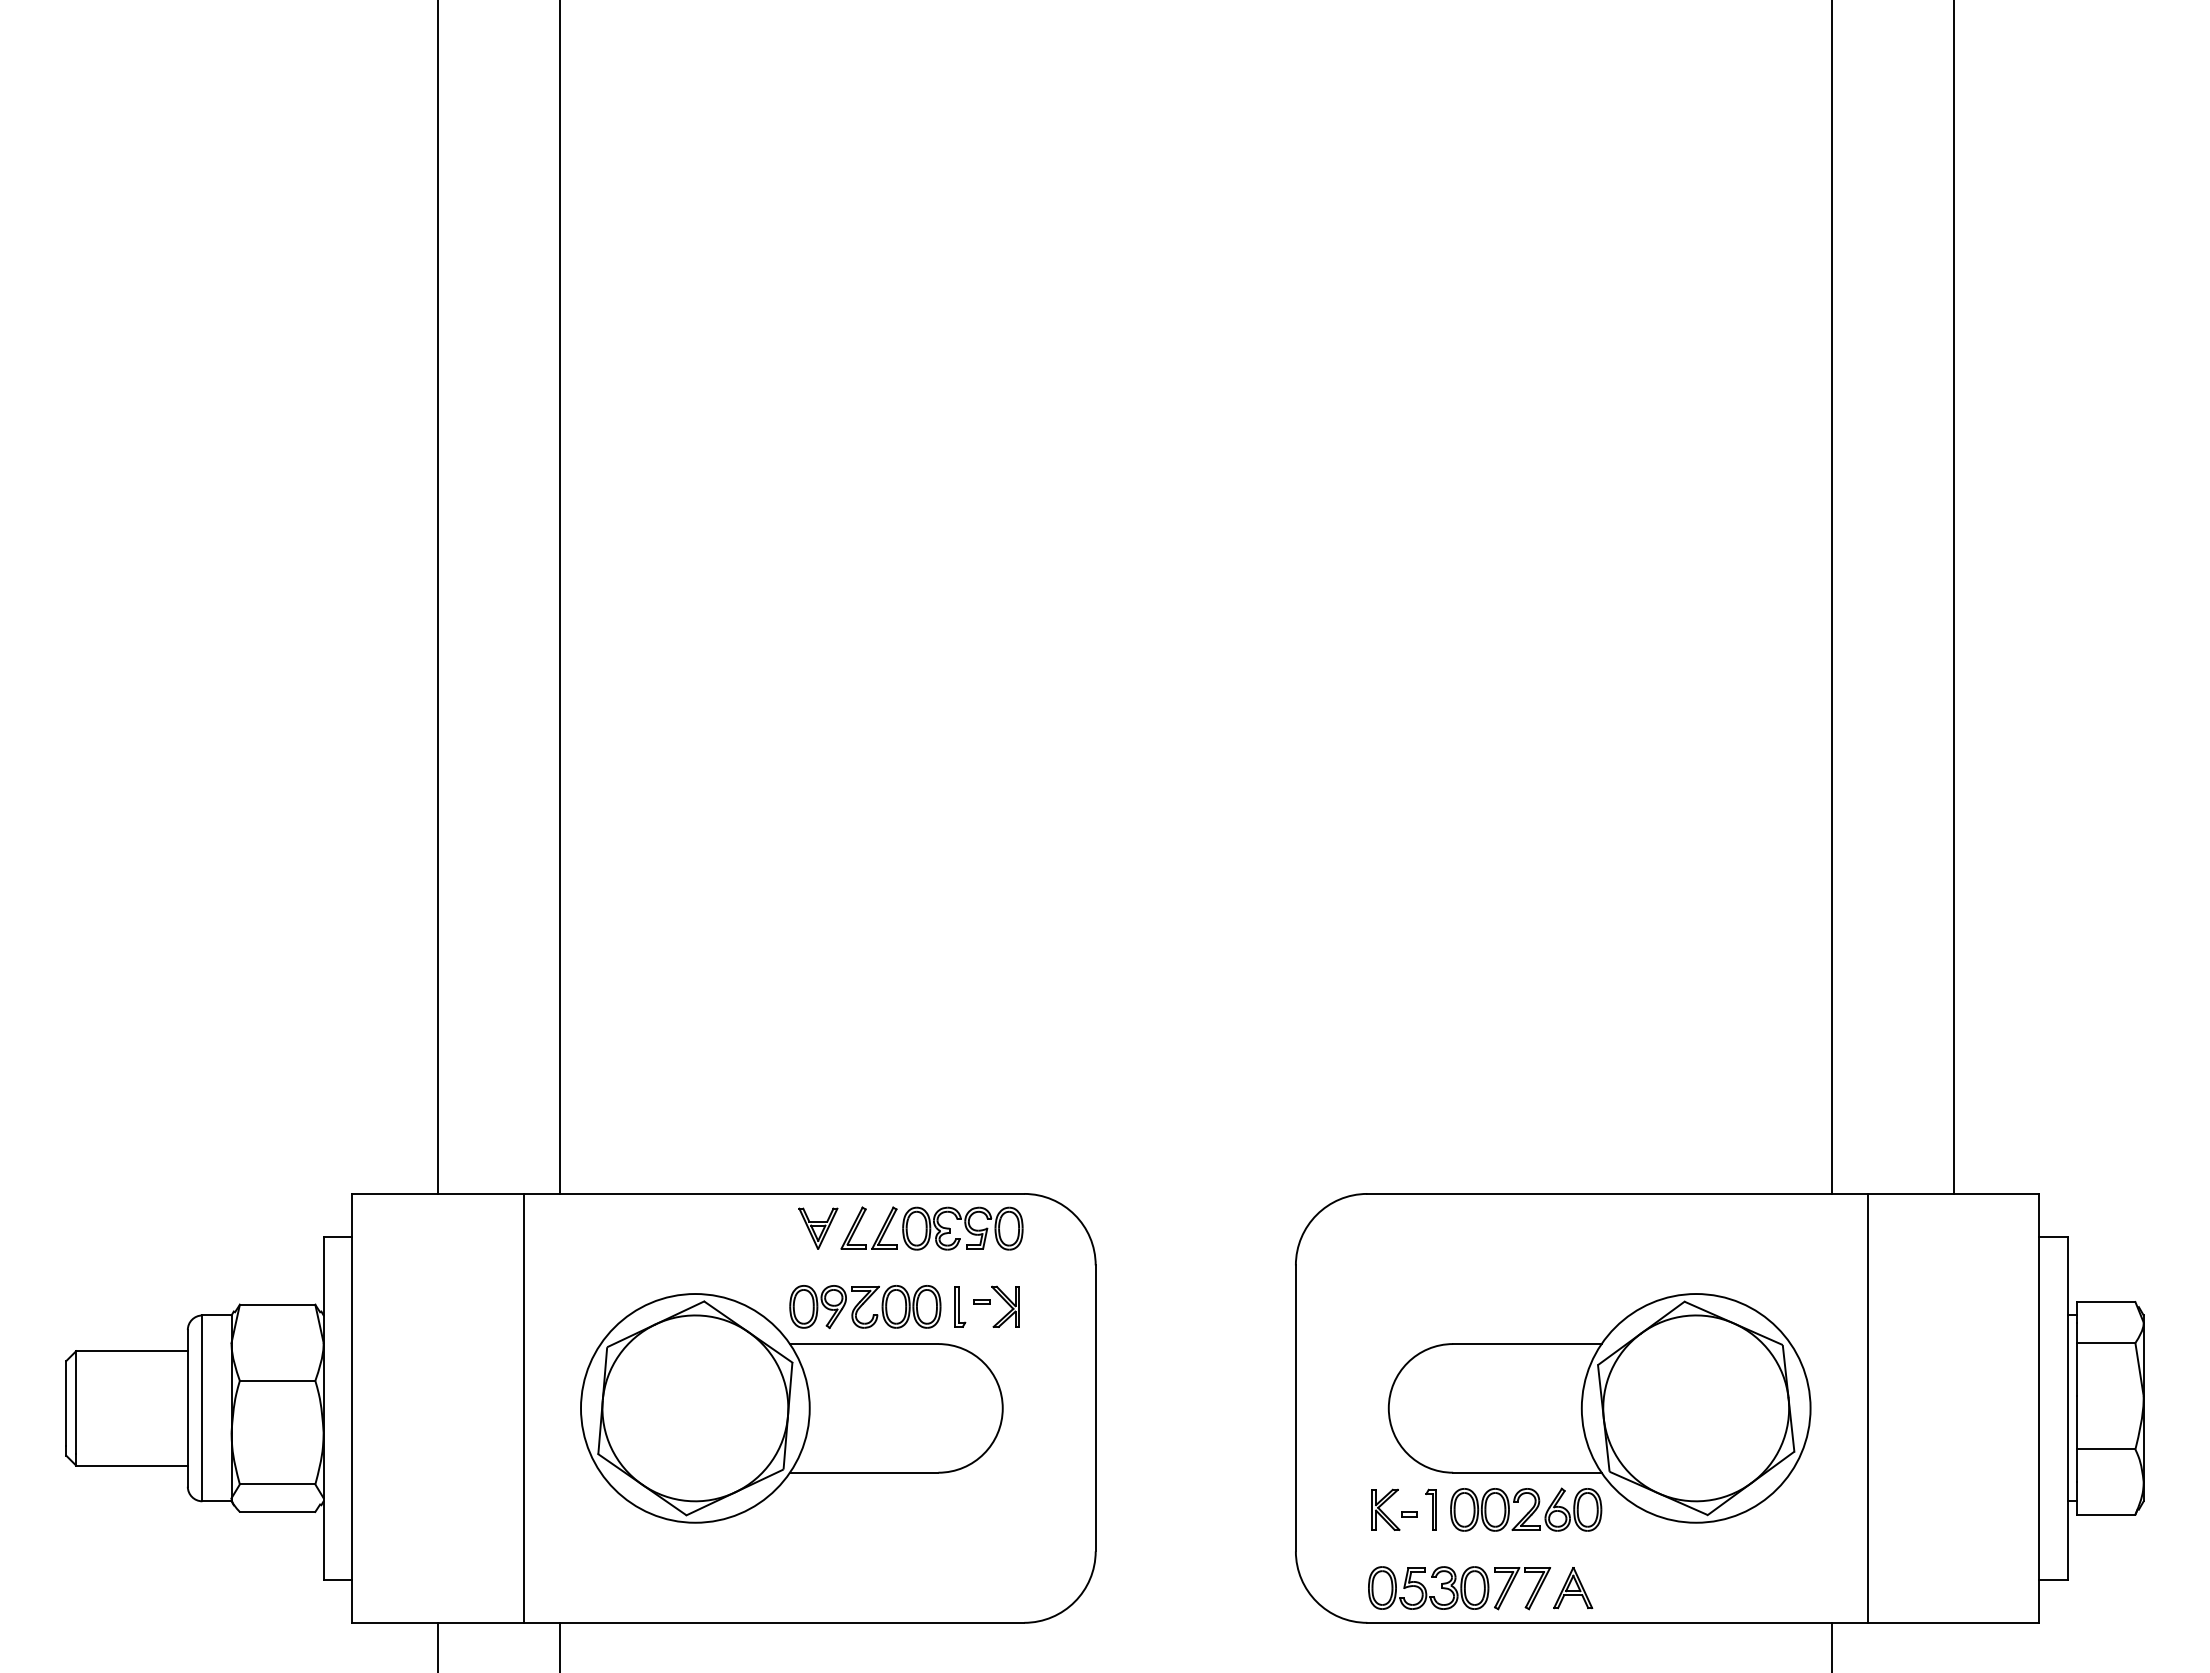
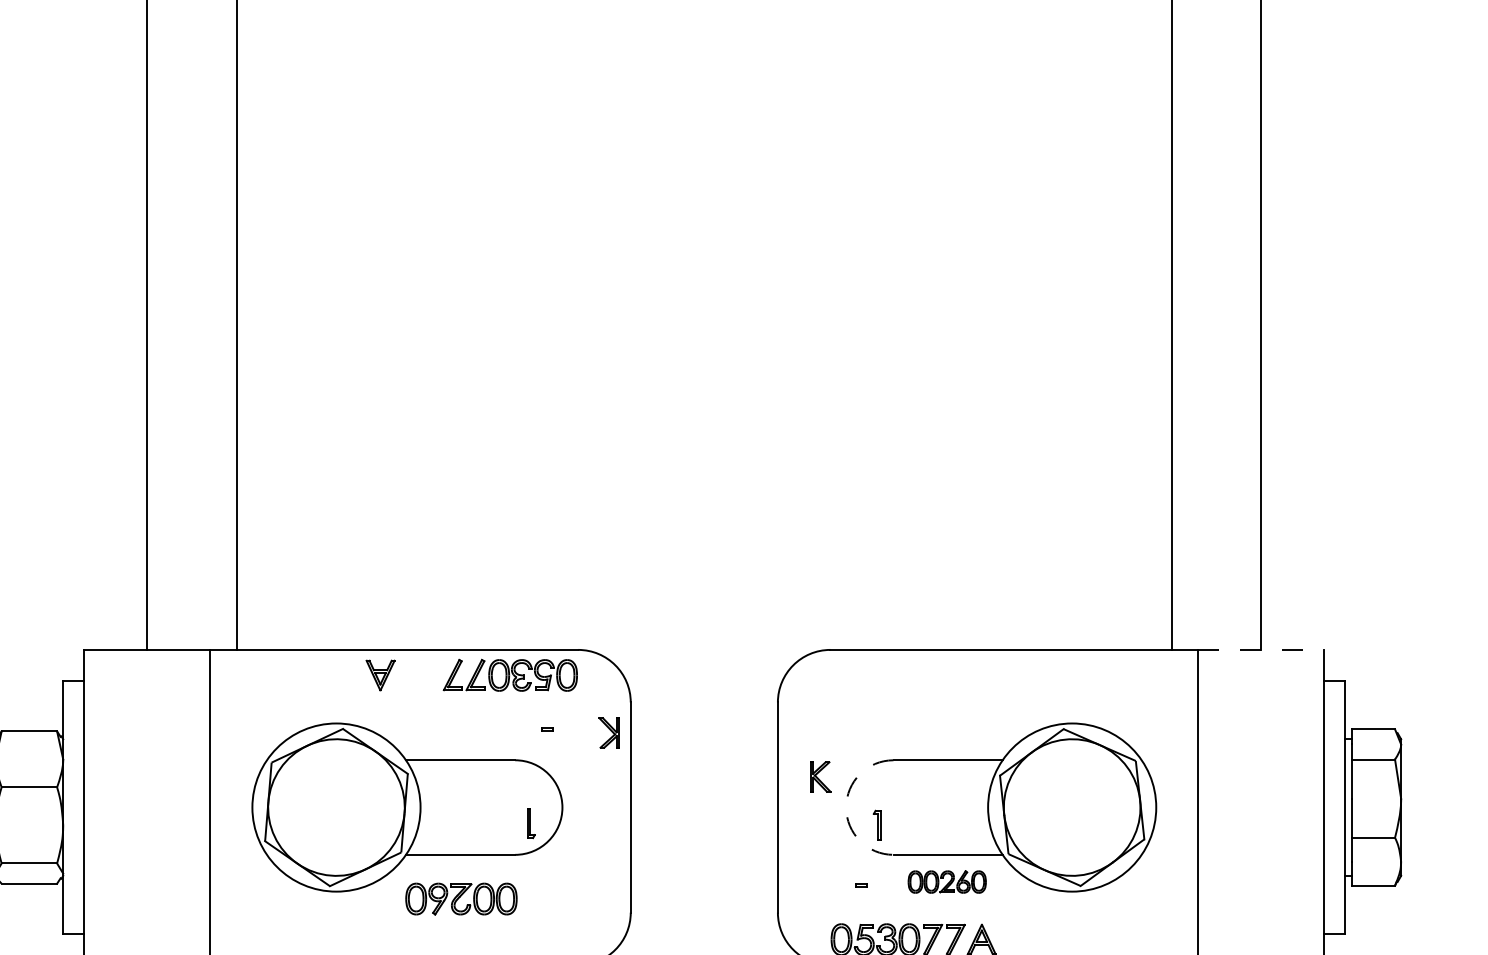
line: (1953, 1193) -> (1261, 649), solid -> dashed
part: (818, 1228) -> (380, 675), moved
part: (960, 1306) -> (531, 823), moved
part: (1005, 1306) -> (609, 732), moved
part: (865, 1307) -> (461, 899), moved
arc: (1388, 1408) -> (846, 807), solid -> dashed
part: (1385, 1509) -> (820, 776), moved
part: (1430, 1509) -> (876, 825), moved
part: (1526, 1509) -> (947, 881), size x0.7

